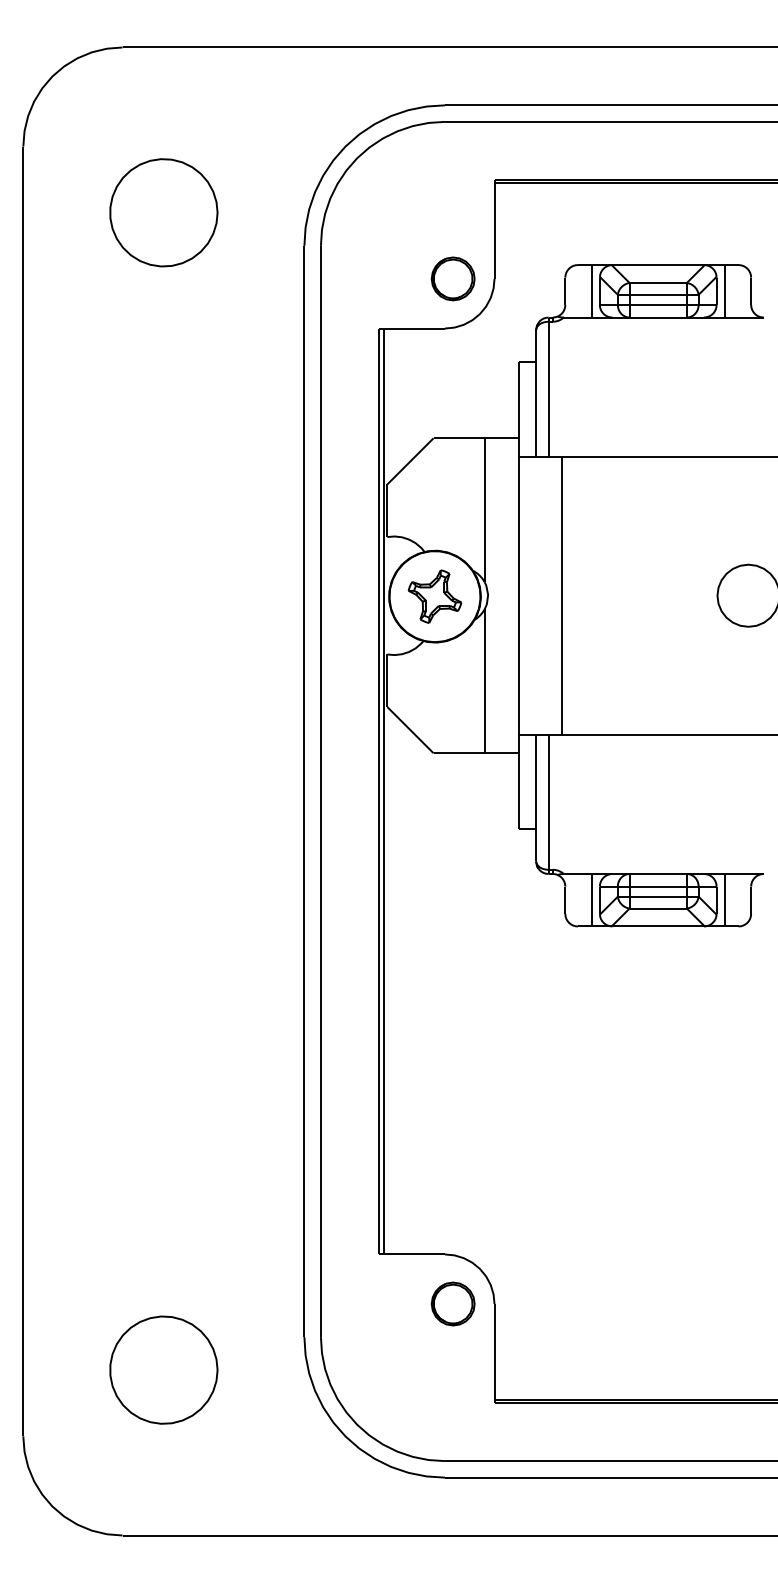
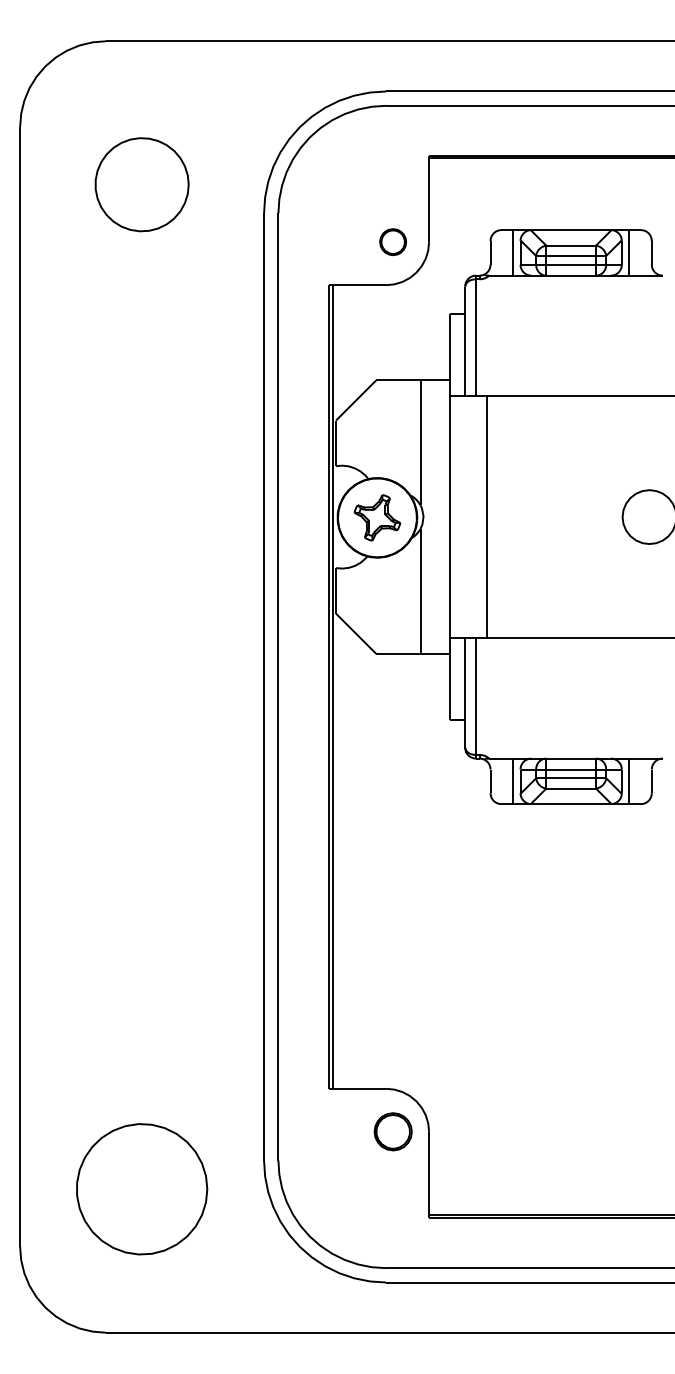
part: (452, 278) -> (392, 241), size x0.7
part: (163, 1369) -> (141, 1188), size x1.4

